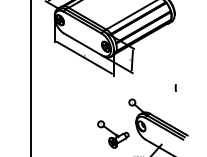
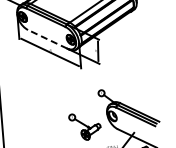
line: (82, 44) -> (47, 39), solid -> dashed
curve: (175, 87) -> (143, 74), removed

